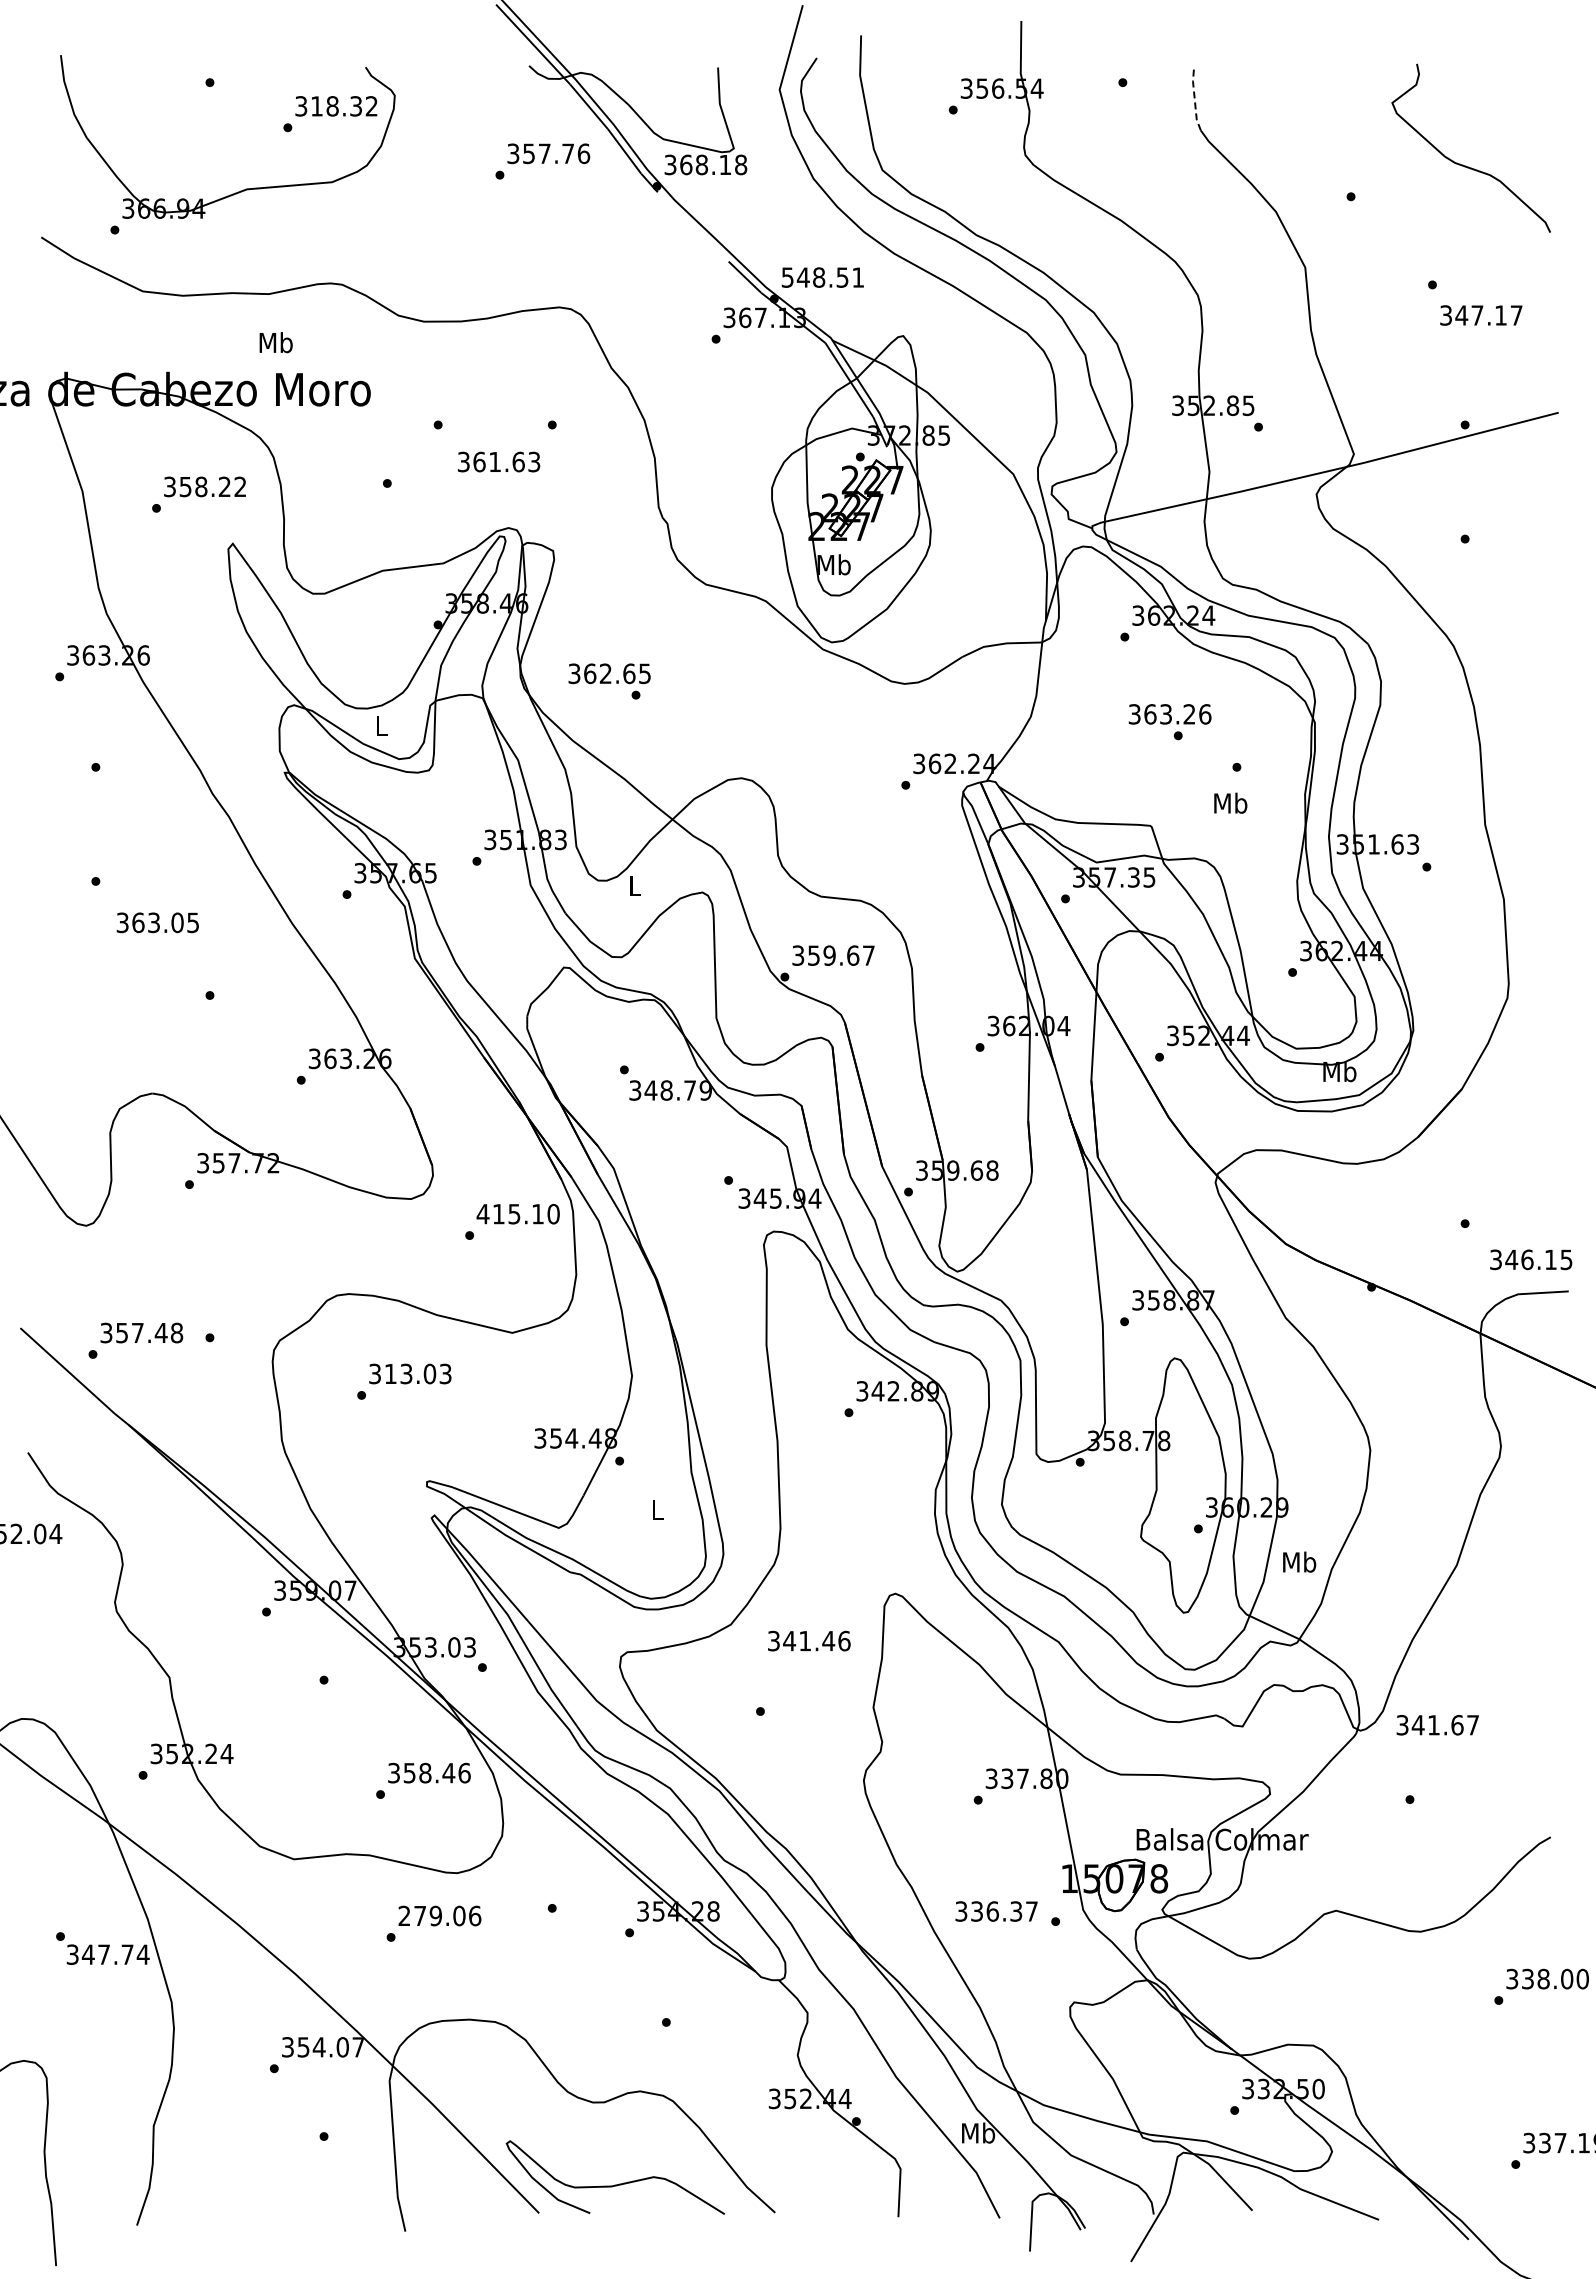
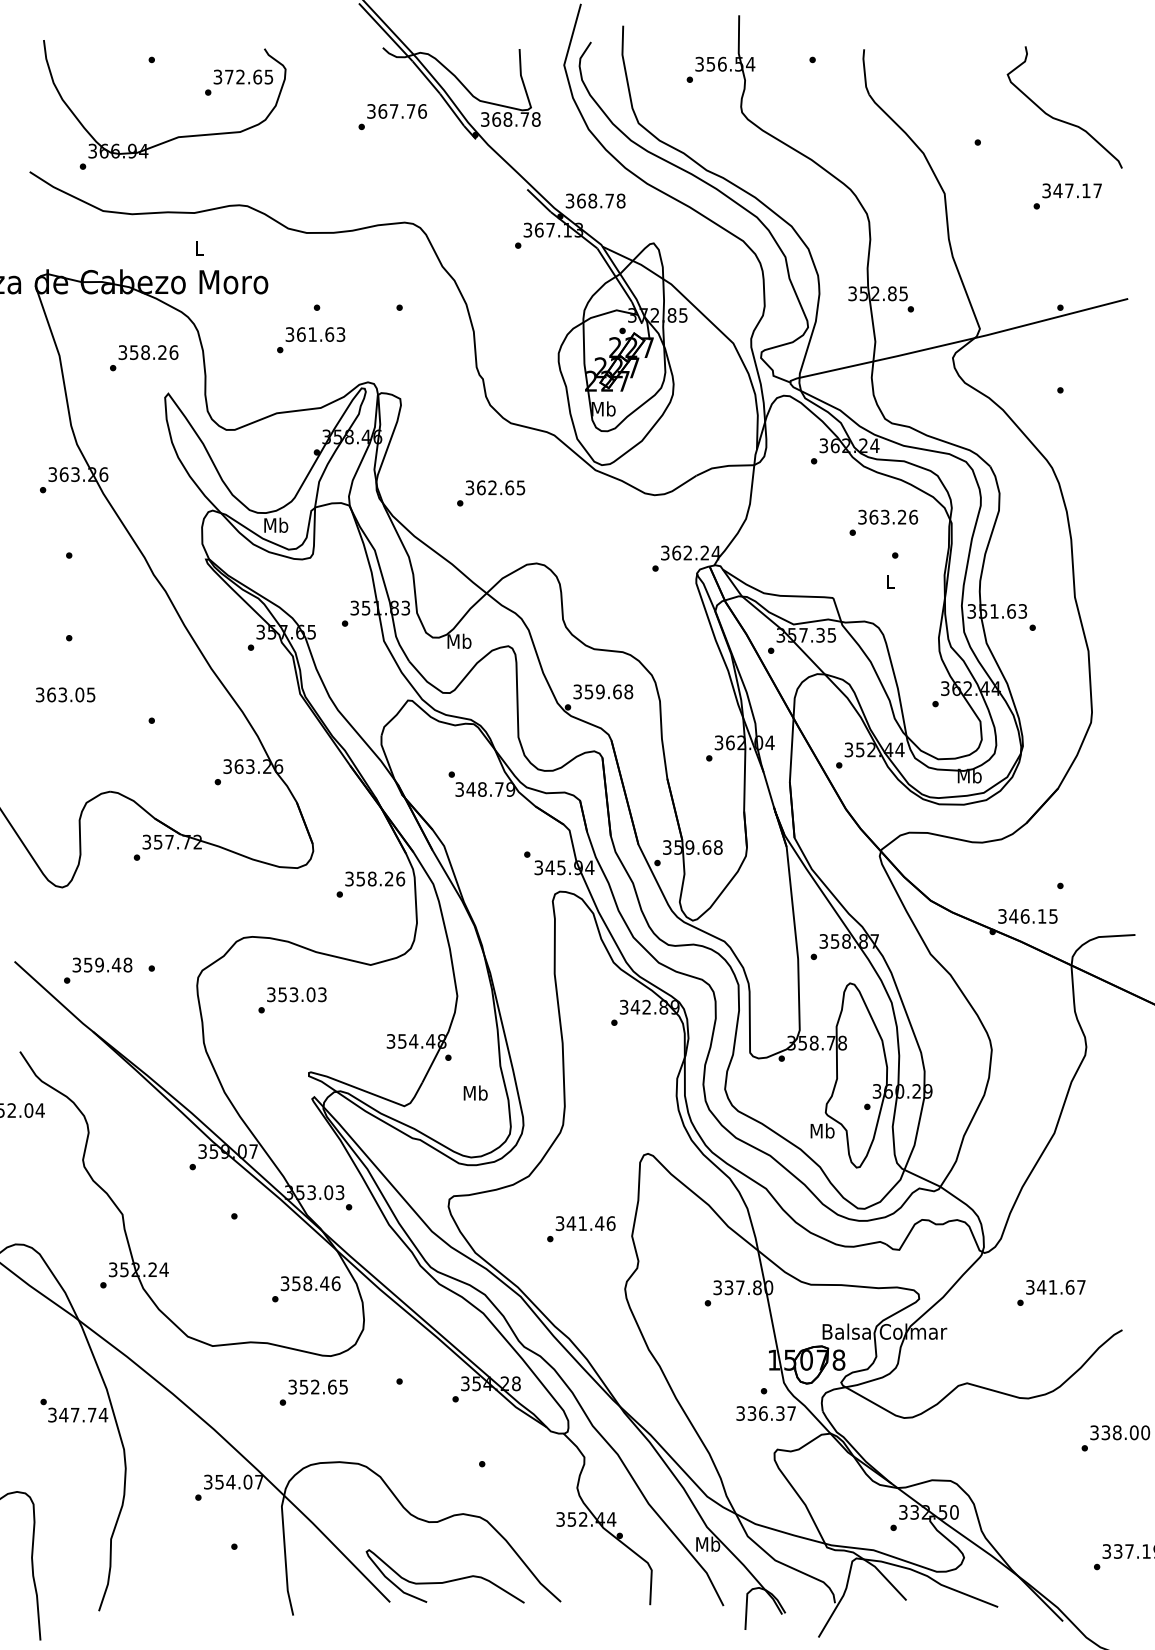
line: (1194, 99) -> (864, 72), dashed -> solid
text: (344, 106) -> (249, 77), 318.32 -> 372.65
text: (529, 153) -> (383, 111), 357.76 -> 367.76
text: (725, 164) -> (525, 119), 368.18 -> 368.78
text: (823, 277) -> (595, 200), 548.51 -> 368.78
text: (1481, 315) -> (1072, 190), moved
text: (275, 342) -> (199, 248), Mb -> L
text: (499, 461) -> (315, 334), moved
text: (240, 486) -> (173, 352), 358.22 -> 358.26
text: (609, 673) -> (495, 487), moved
text: (1169, 714) -> (887, 517), moved
text: (381, 725) -> (275, 525), L -> Mb
text: (1230, 802) -> (890, 581), Mb -> L
text: (634, 885) -> (459, 641), L -> Mb
text: (157, 922) -> (65, 694), moved
text: (868, 955) -> (628, 691), 359.67 -> 359.68
text: (517, 1213) -> (374, 878), 415.10 -> 358.26
text: (1531, 1259) -> (1028, 916), moved
text: (137, 1332) -> (99, 964), 357.48 -> 359.48
text: (390, 1374) -> (282, 995), 313.03 -> 353.03
text: (657, 1509) -> (475, 1092), L -> Mb
text: (1299, 1561) -> (822, 1130), moved
text: (809, 1640) -> (585, 1223), moved
text: (1437, 1725) -> (1055, 1287), moved
text: (996, 1911) -> (766, 1413), moved
text: (439, 1915) -> (317, 1386), 279.06 -> 352.65

